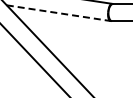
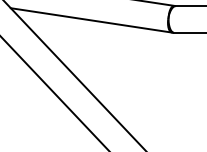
line: (58, 13) -> (91, 20), dashed -> solid

